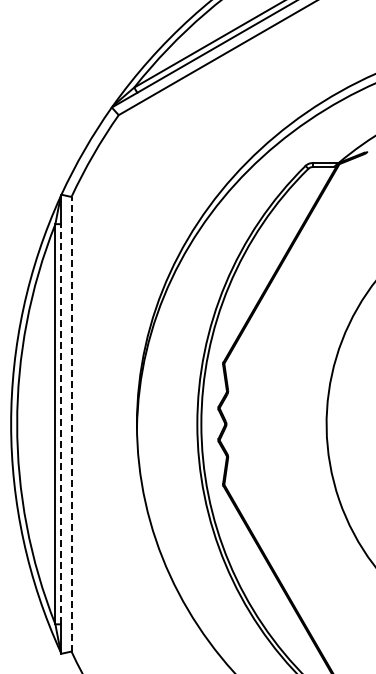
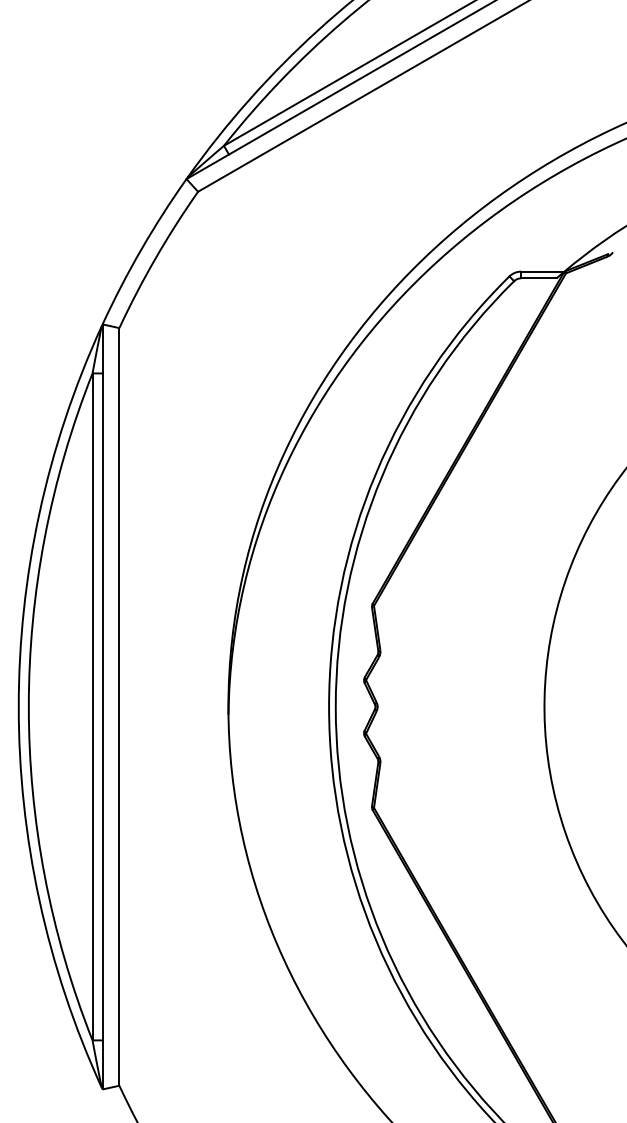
line: (61, 423) -> (102, 705), dashed -> solid
line: (71, 423) -> (119, 705), dashed -> solid

